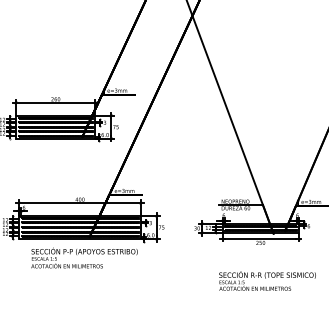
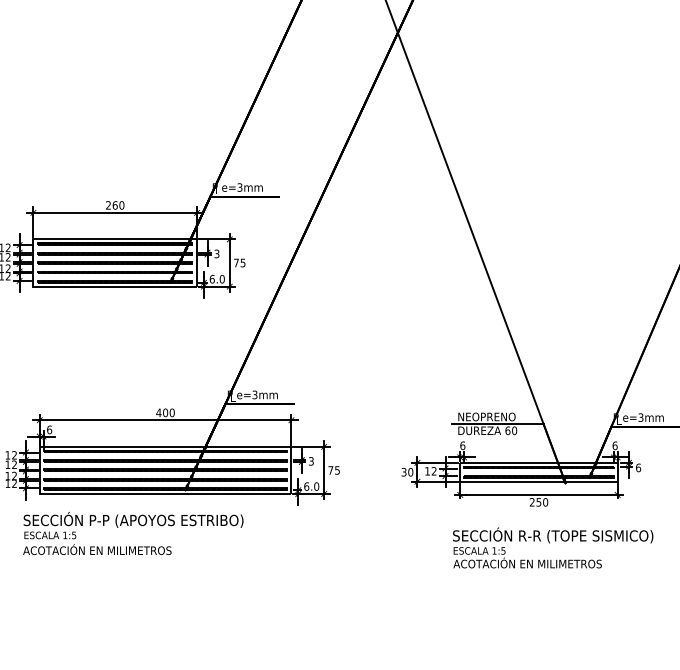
text: (84, 257) -> (133, 532), moved
text: (267, 280) -> (552, 546), moved

